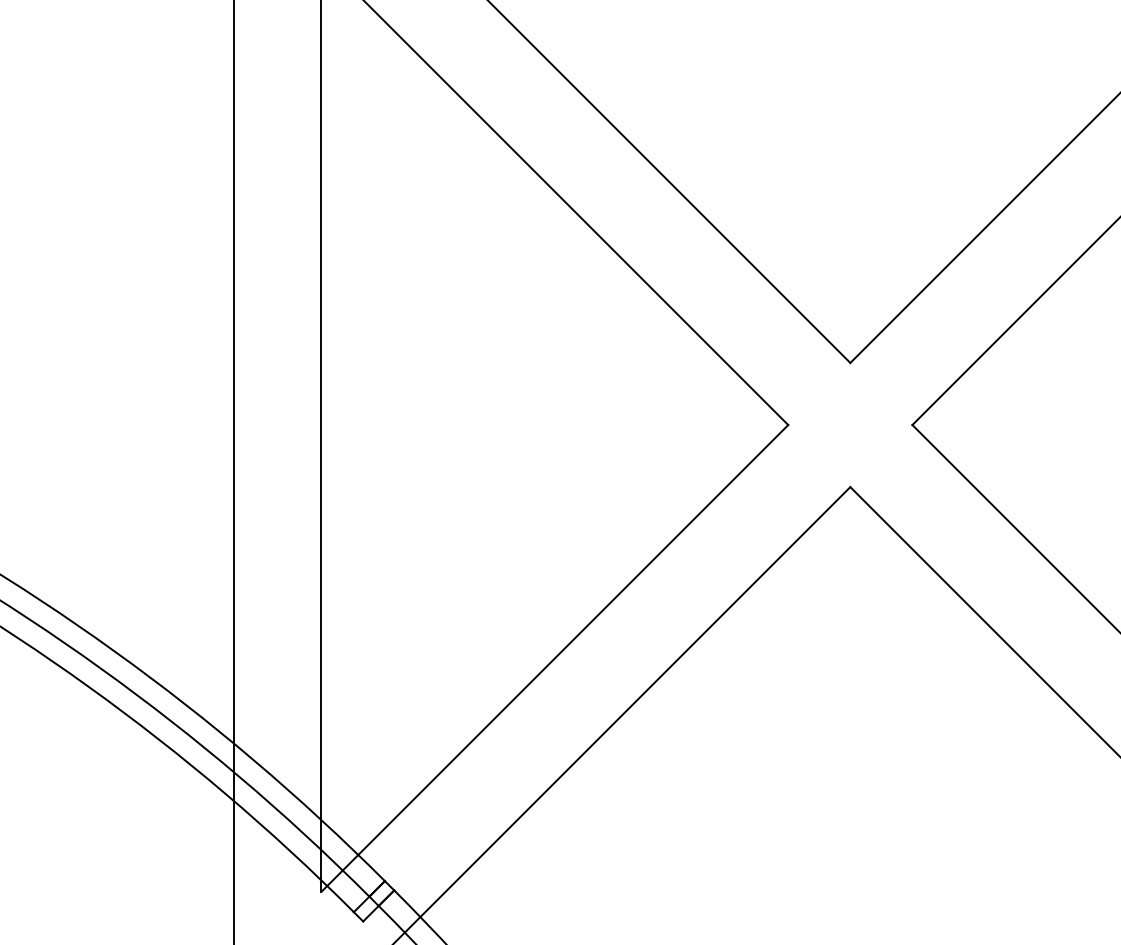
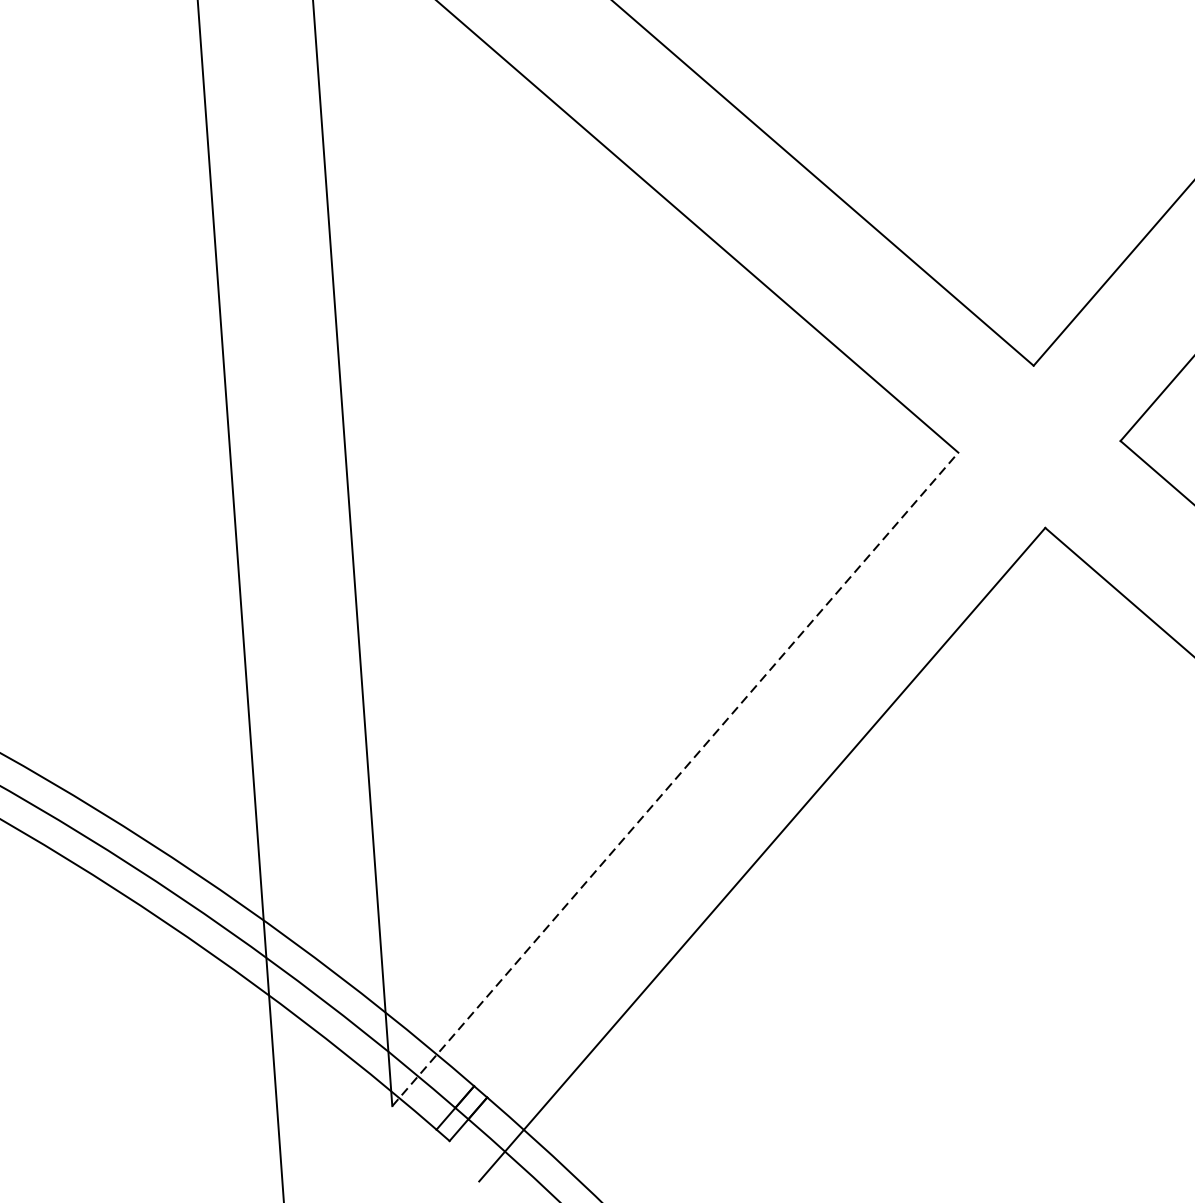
line: (555, 658) -> (676, 779), solid -> dashed

